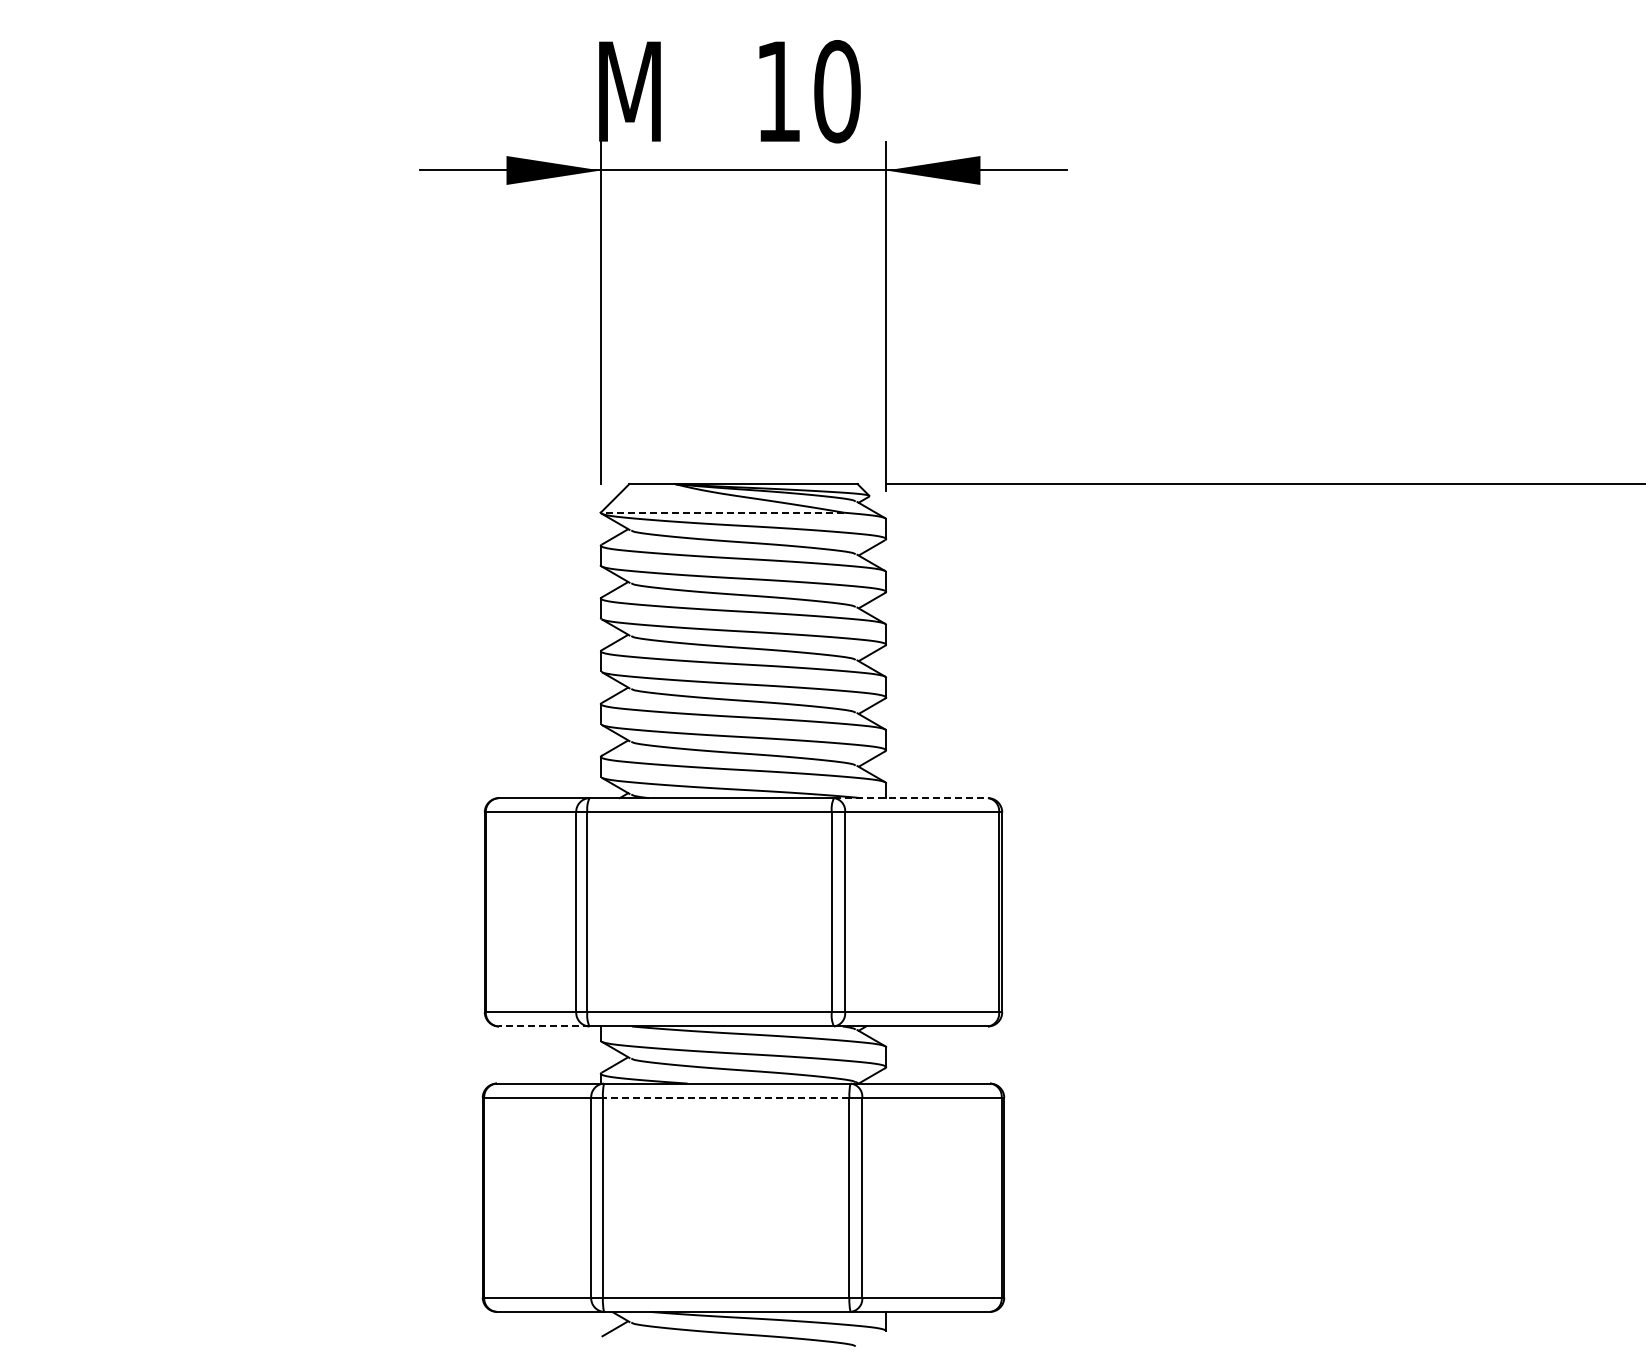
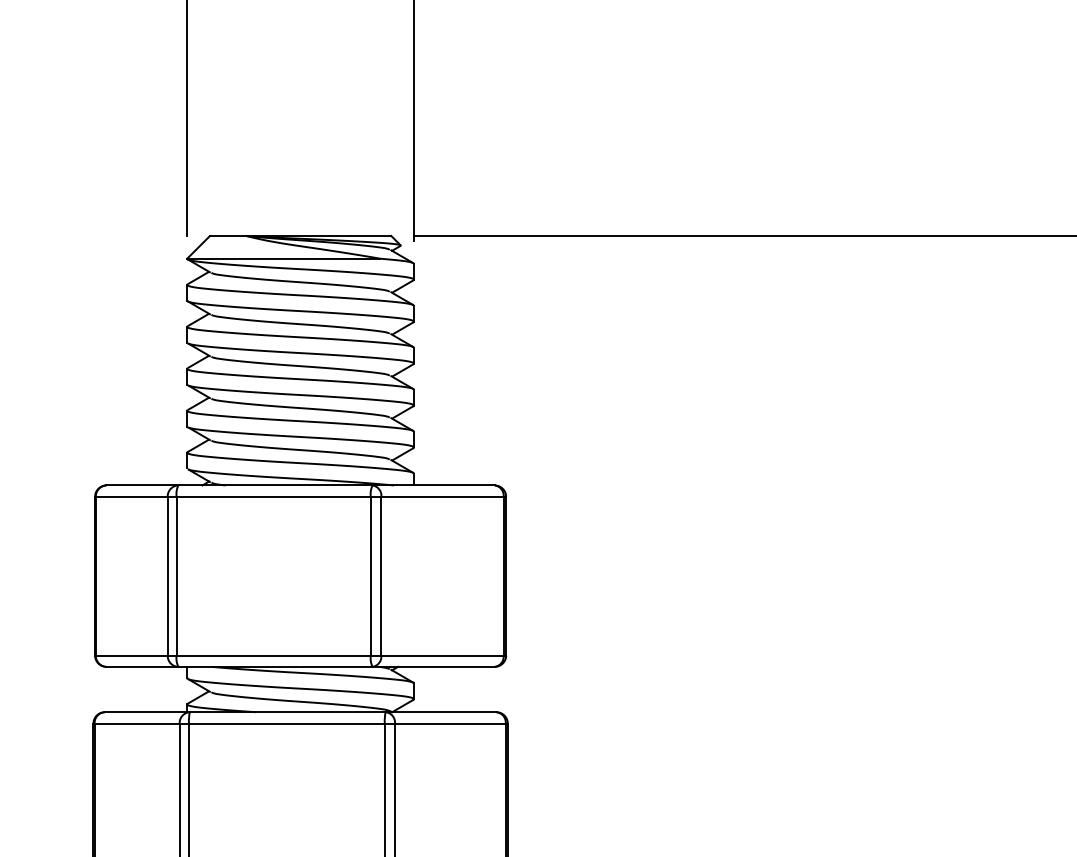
line: (722, 512) -> (283, 258), dashed -> solid
line: (910, 798) -> (433, 485), dashed -> solid
line: (543, 1026) -> (141, 666), dashed -> solid
line: (725, 1097) -> (286, 723), dashed -> solid

